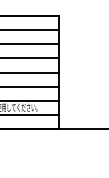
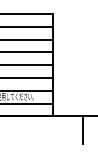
line: (91, 145) -> (82, 130), added

